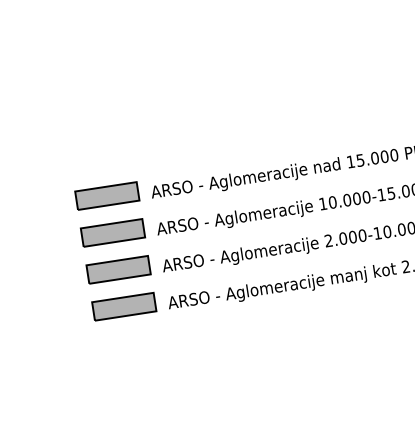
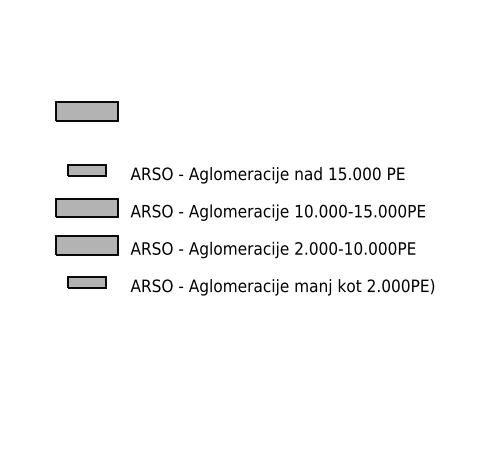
part: (97, 137) -> (86, 111), added
part: (106, 195) -> (86, 170), size x0.6
part: (123, 306) -> (86, 282), size x0.6

